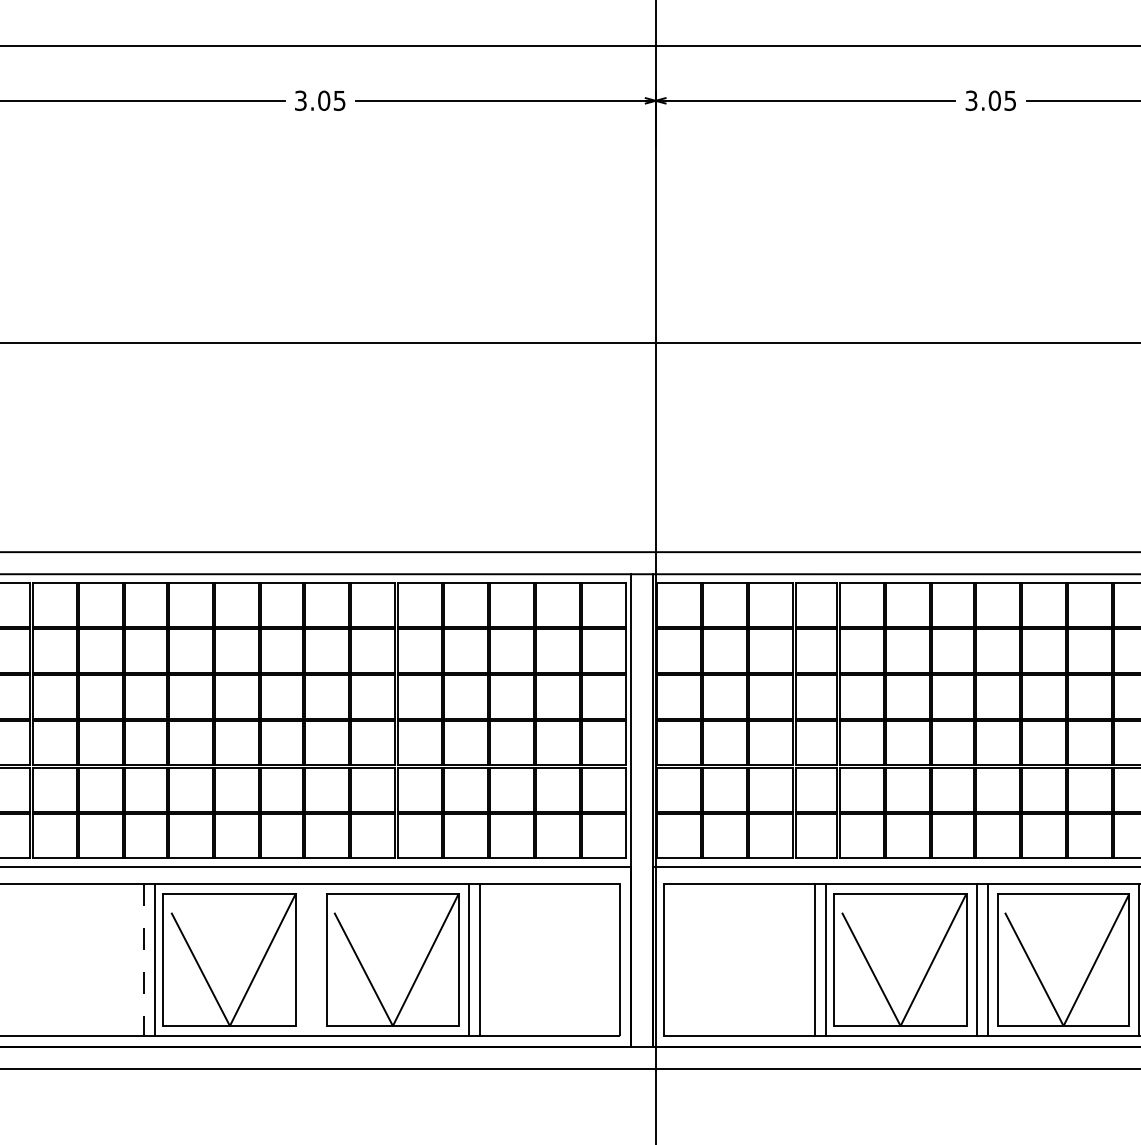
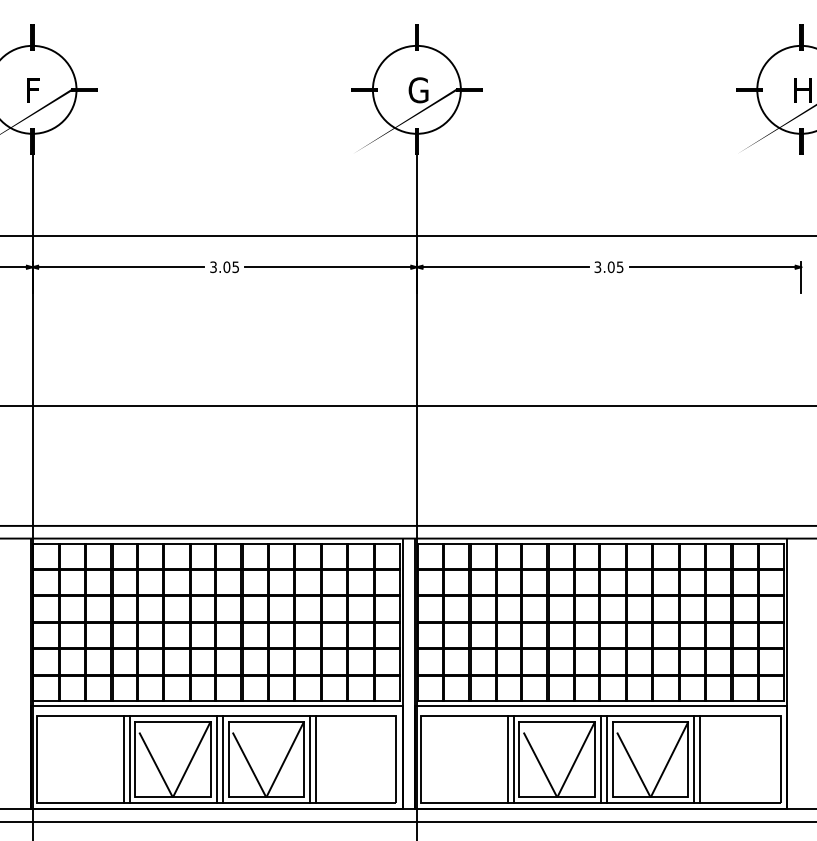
line: (306, 959) -> (216, 759), added
line: (316, 959) -> (222, 759), added
line: (143, 961) -> (123, 760), dashed -> solid

